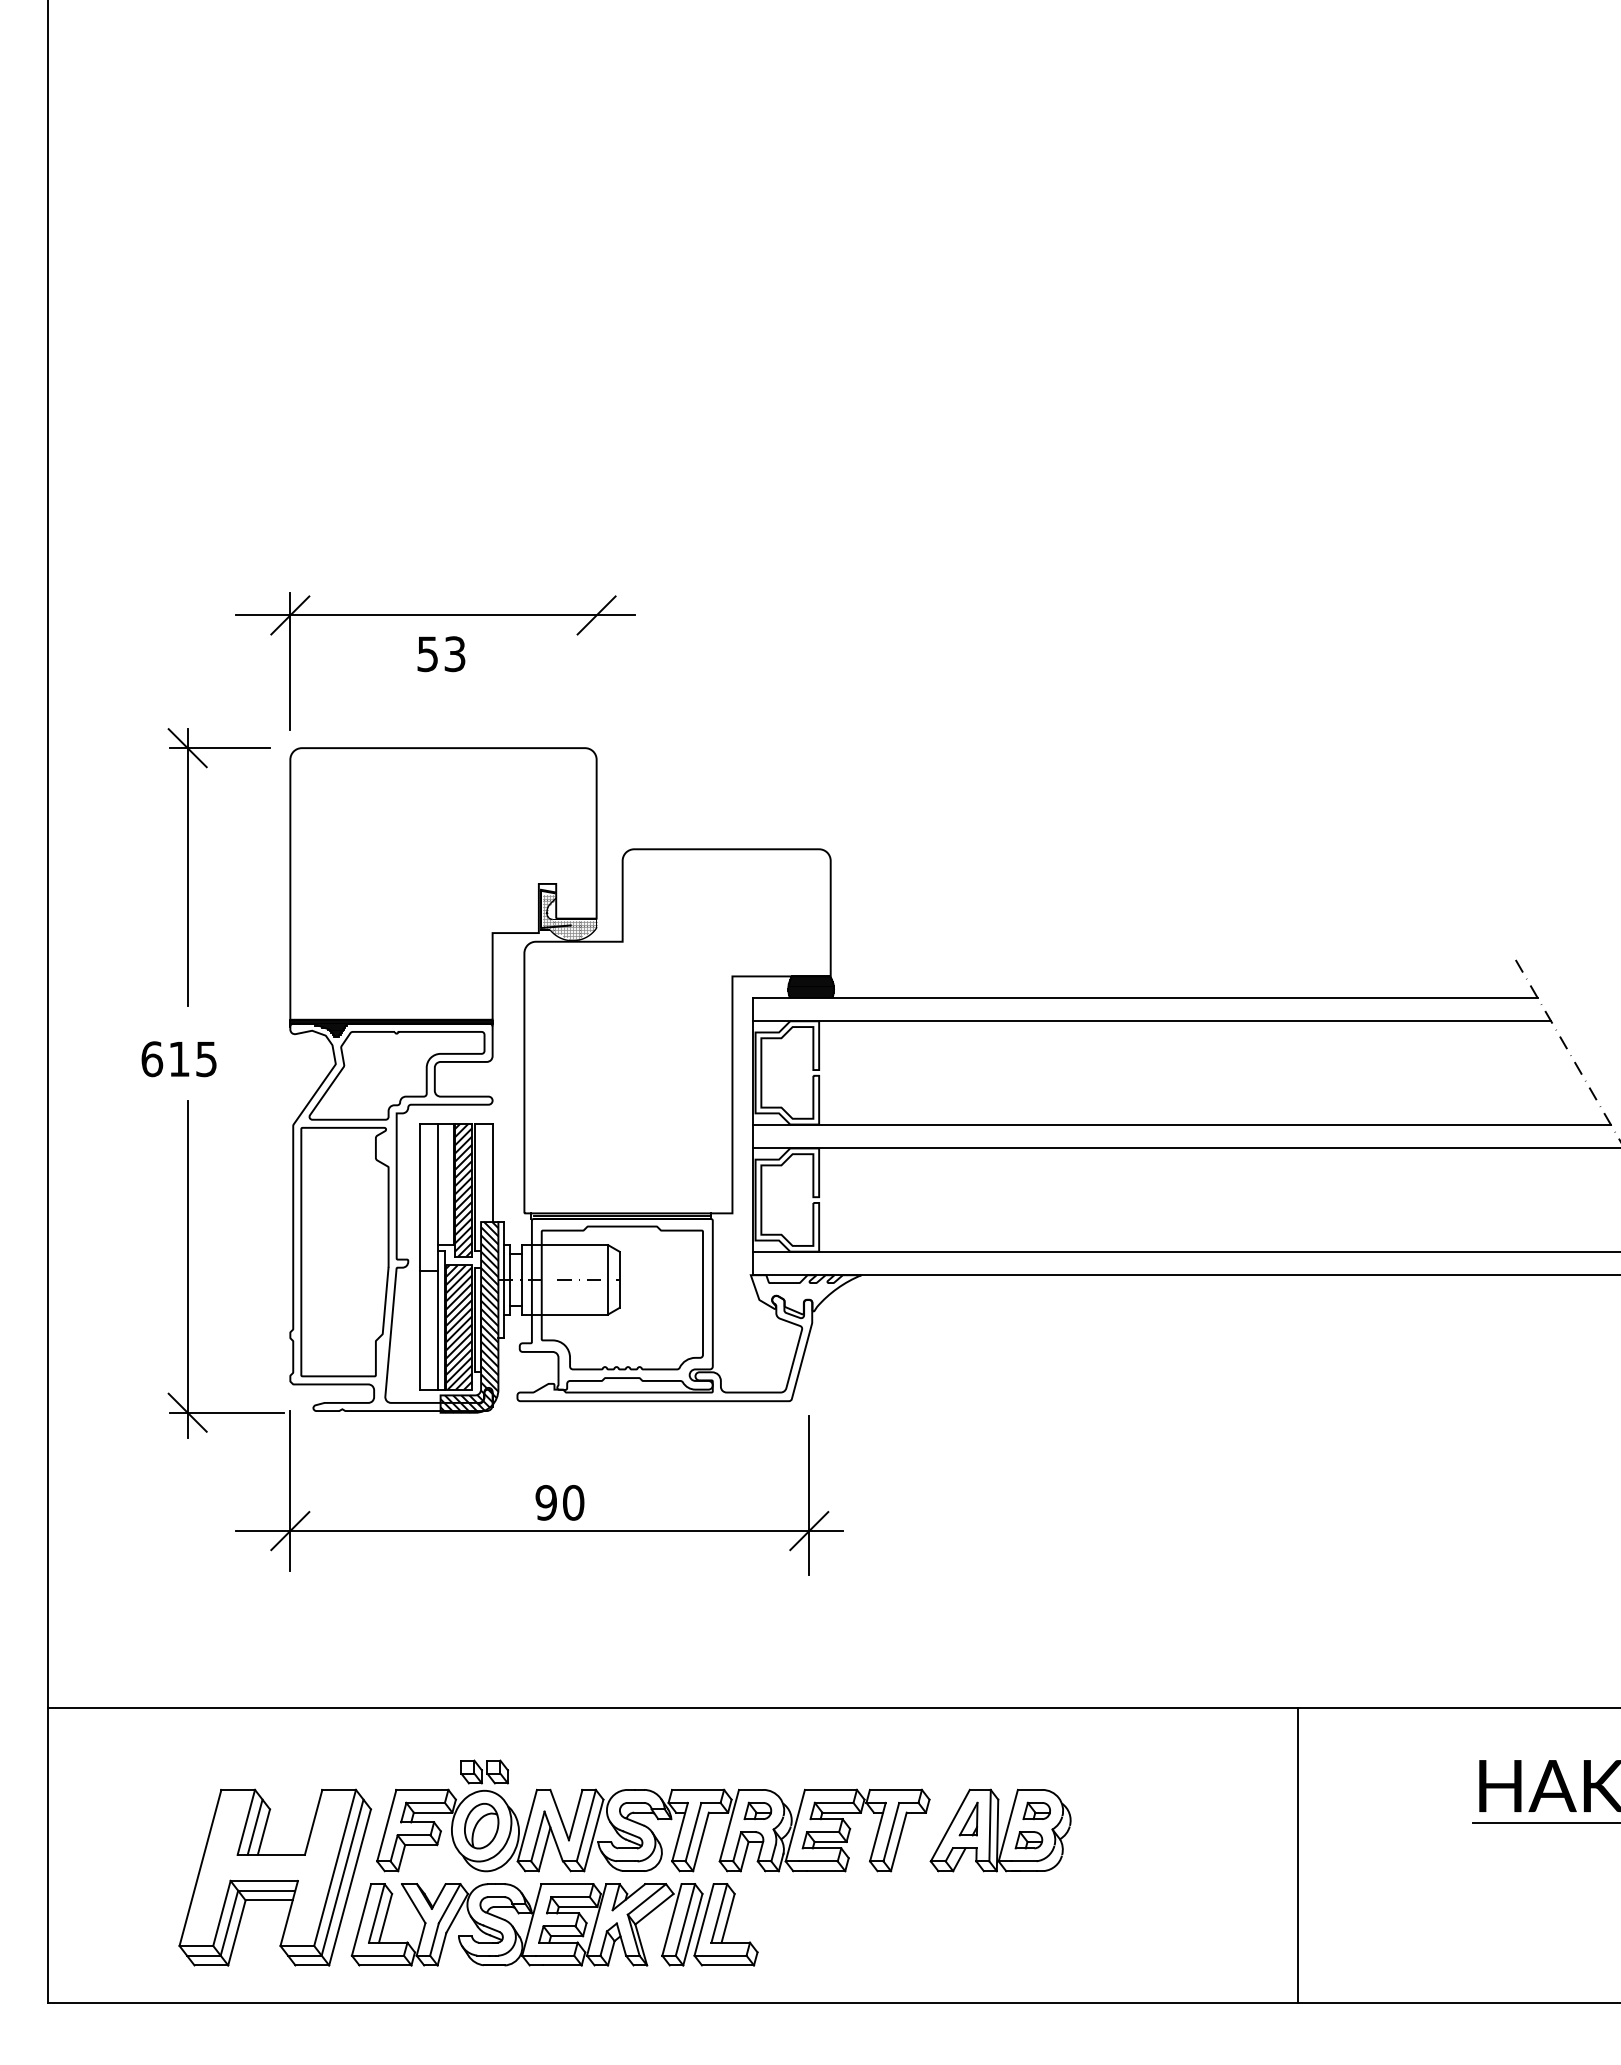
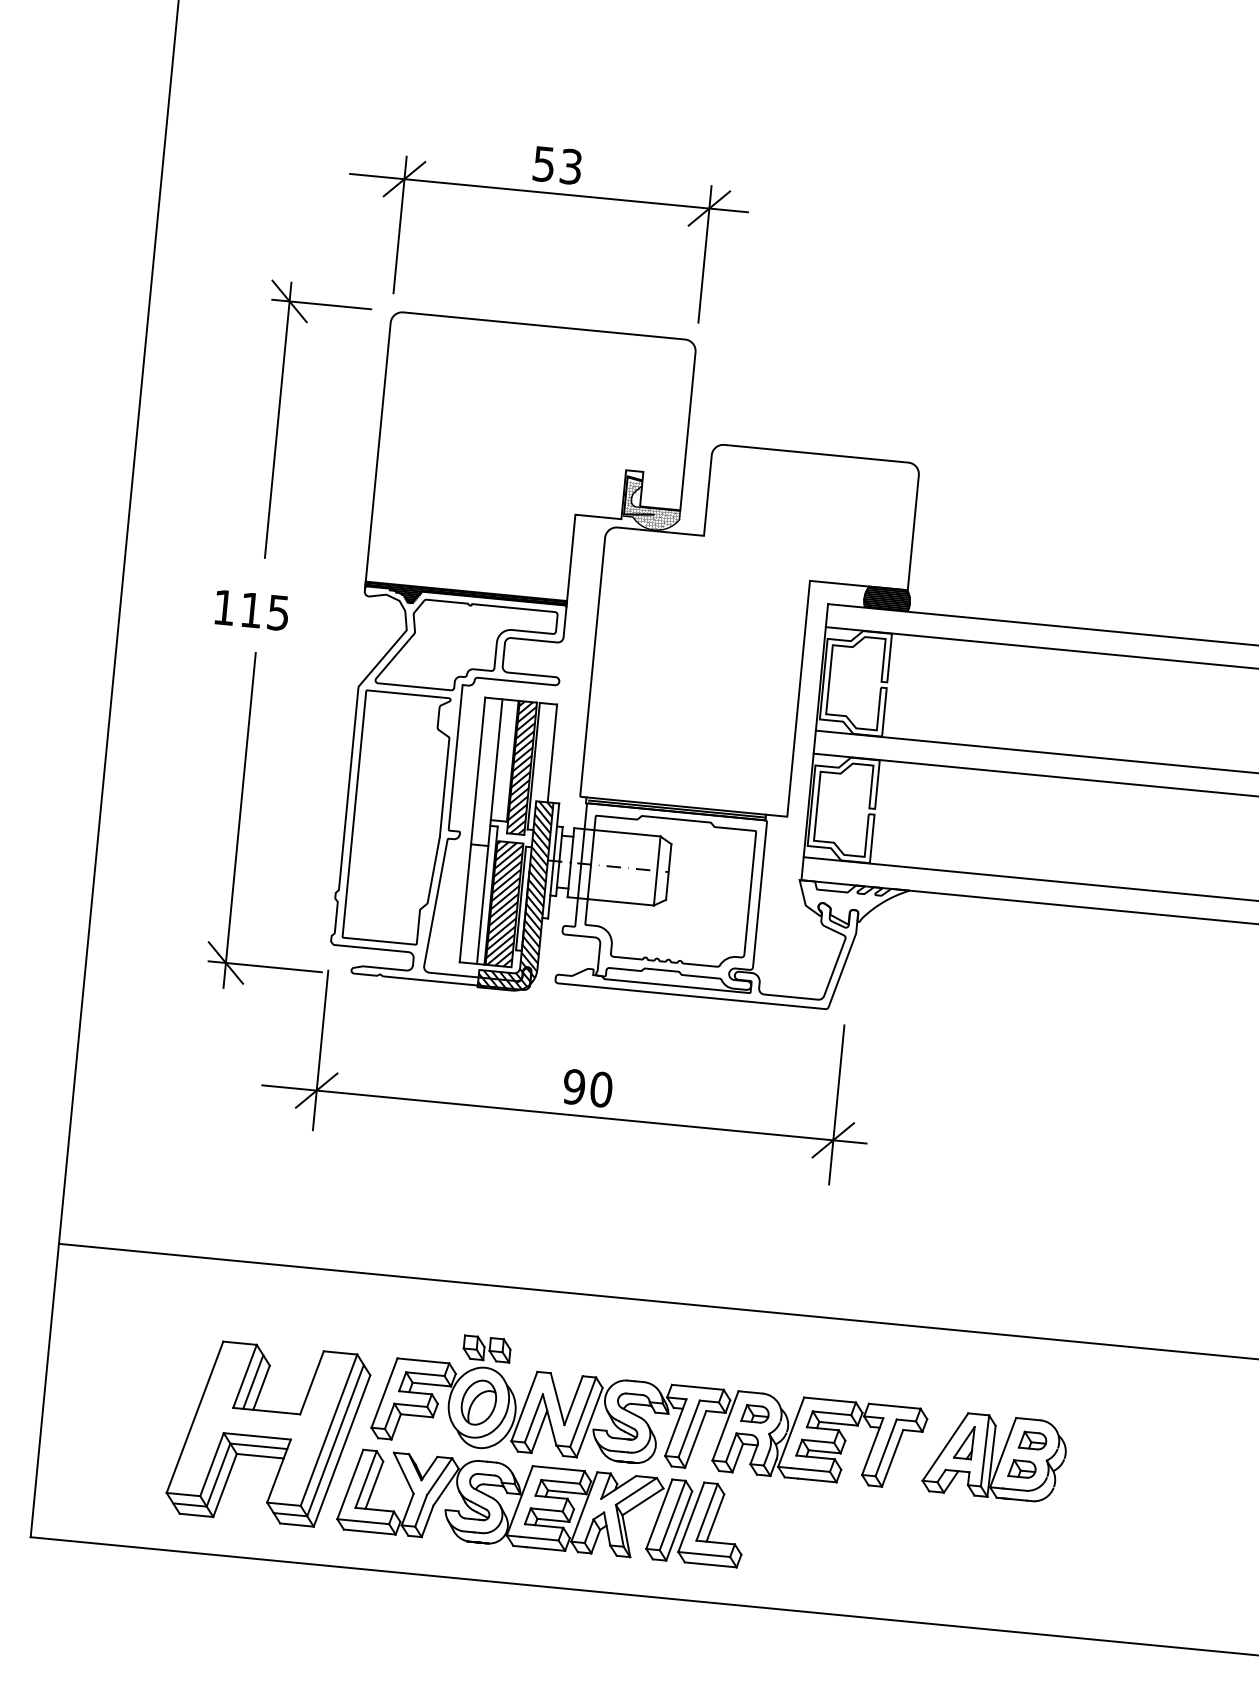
text: (441, 654) -> (557, 165), moved
line: (596, 661) -> (704, 254), added
text: (152, 1059) -> (224, 607), 615 -> 115

